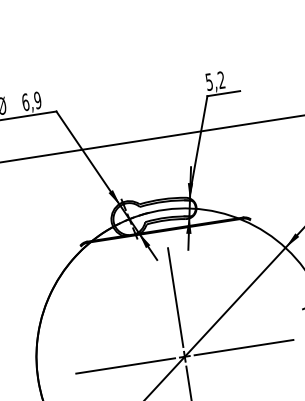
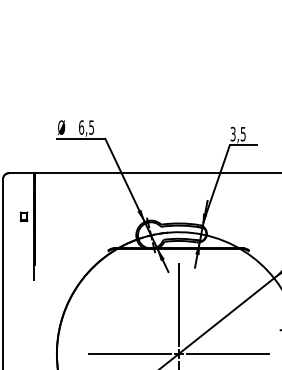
text: (214, 80) -> (237, 133), 5,2 -> 3,5
text: (37, 100) -> (91, 127), 6,9 -> 6,5

